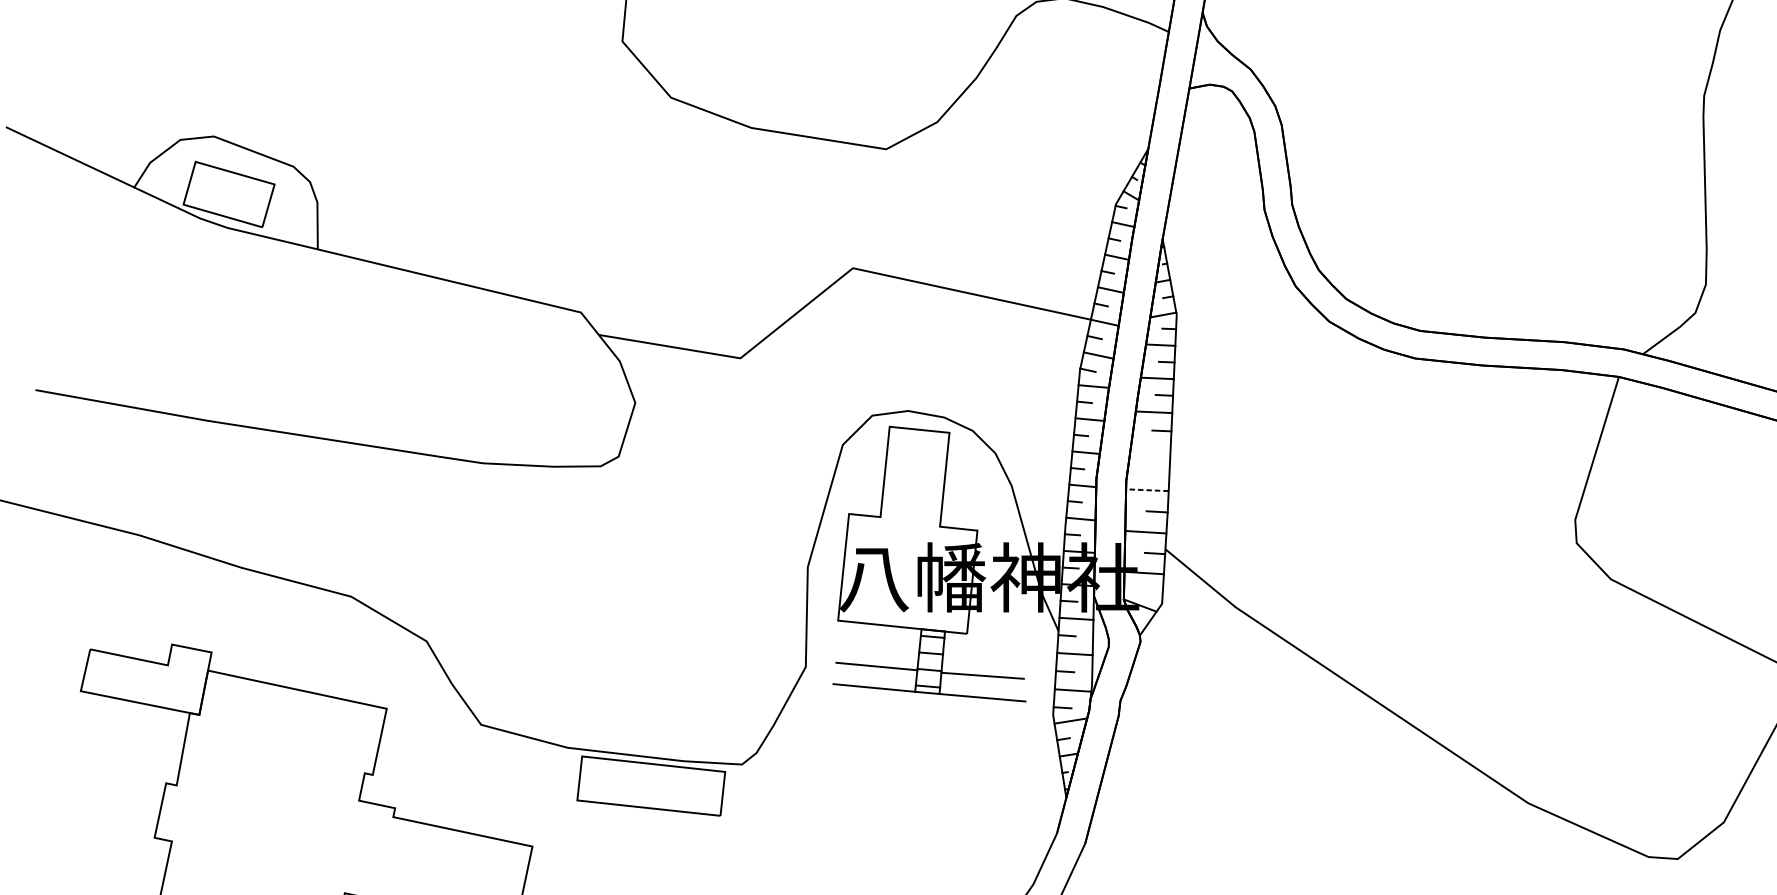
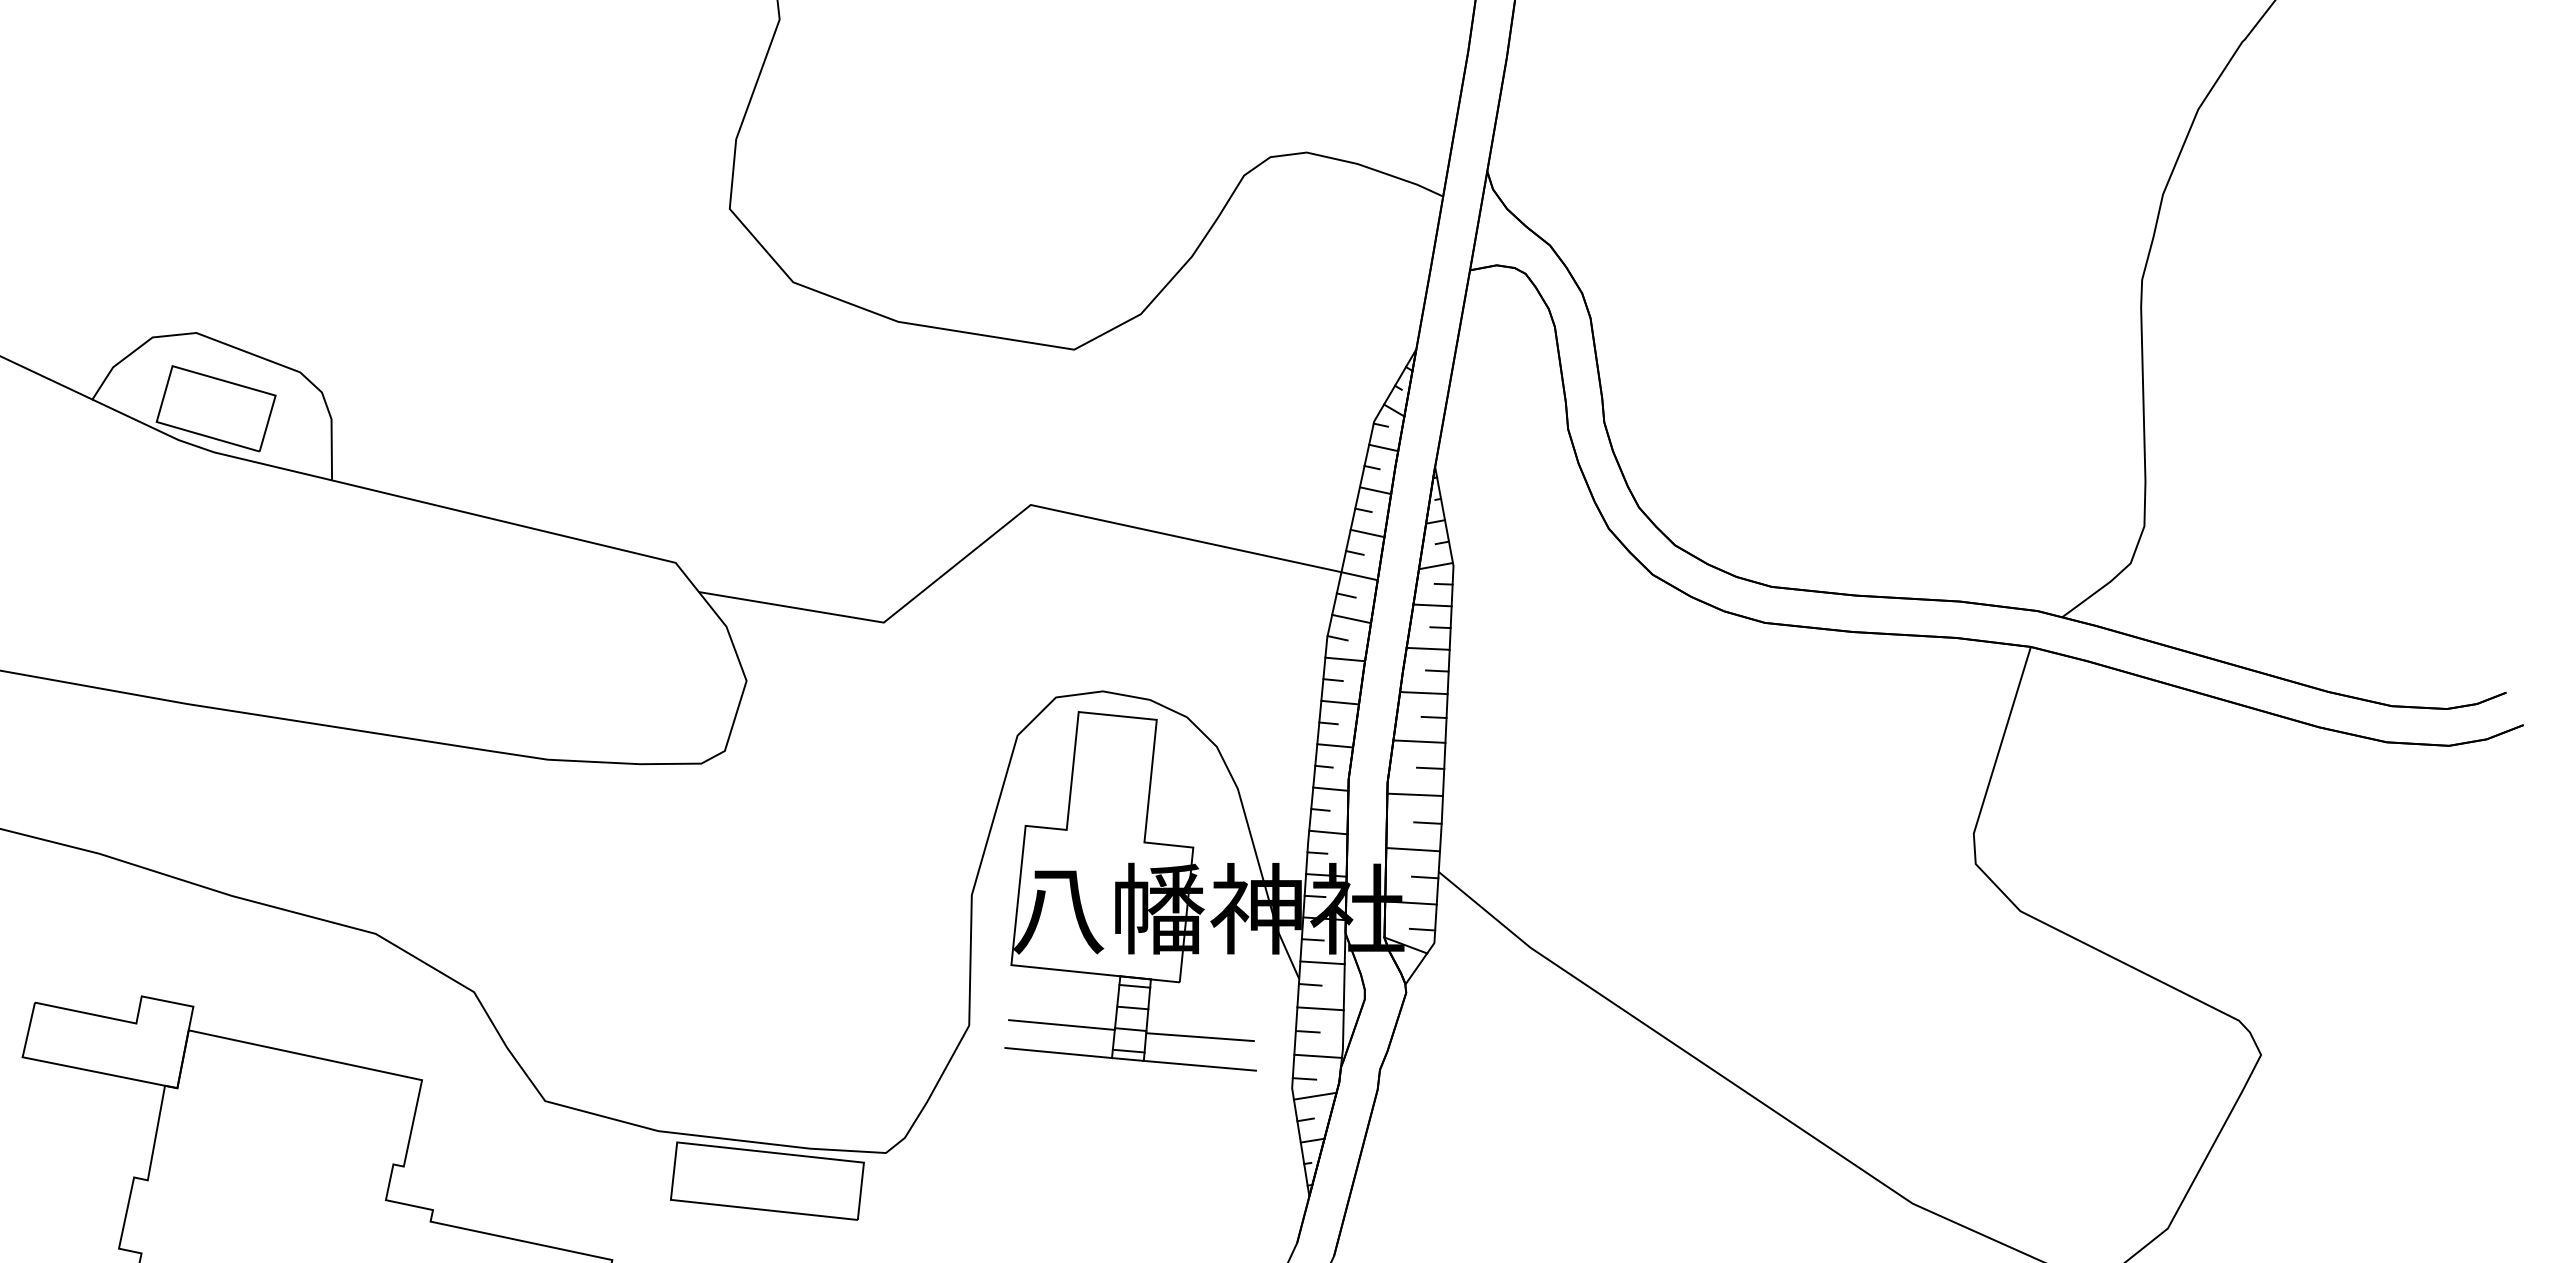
line: (1150, 449) -> (1419, 741), added
line: (1159, 469) -> (1430, 767), added
line: (1147, 489) -> (1415, 794), dashed -> solid
line: (1153, 593) -> (1422, 929), added

